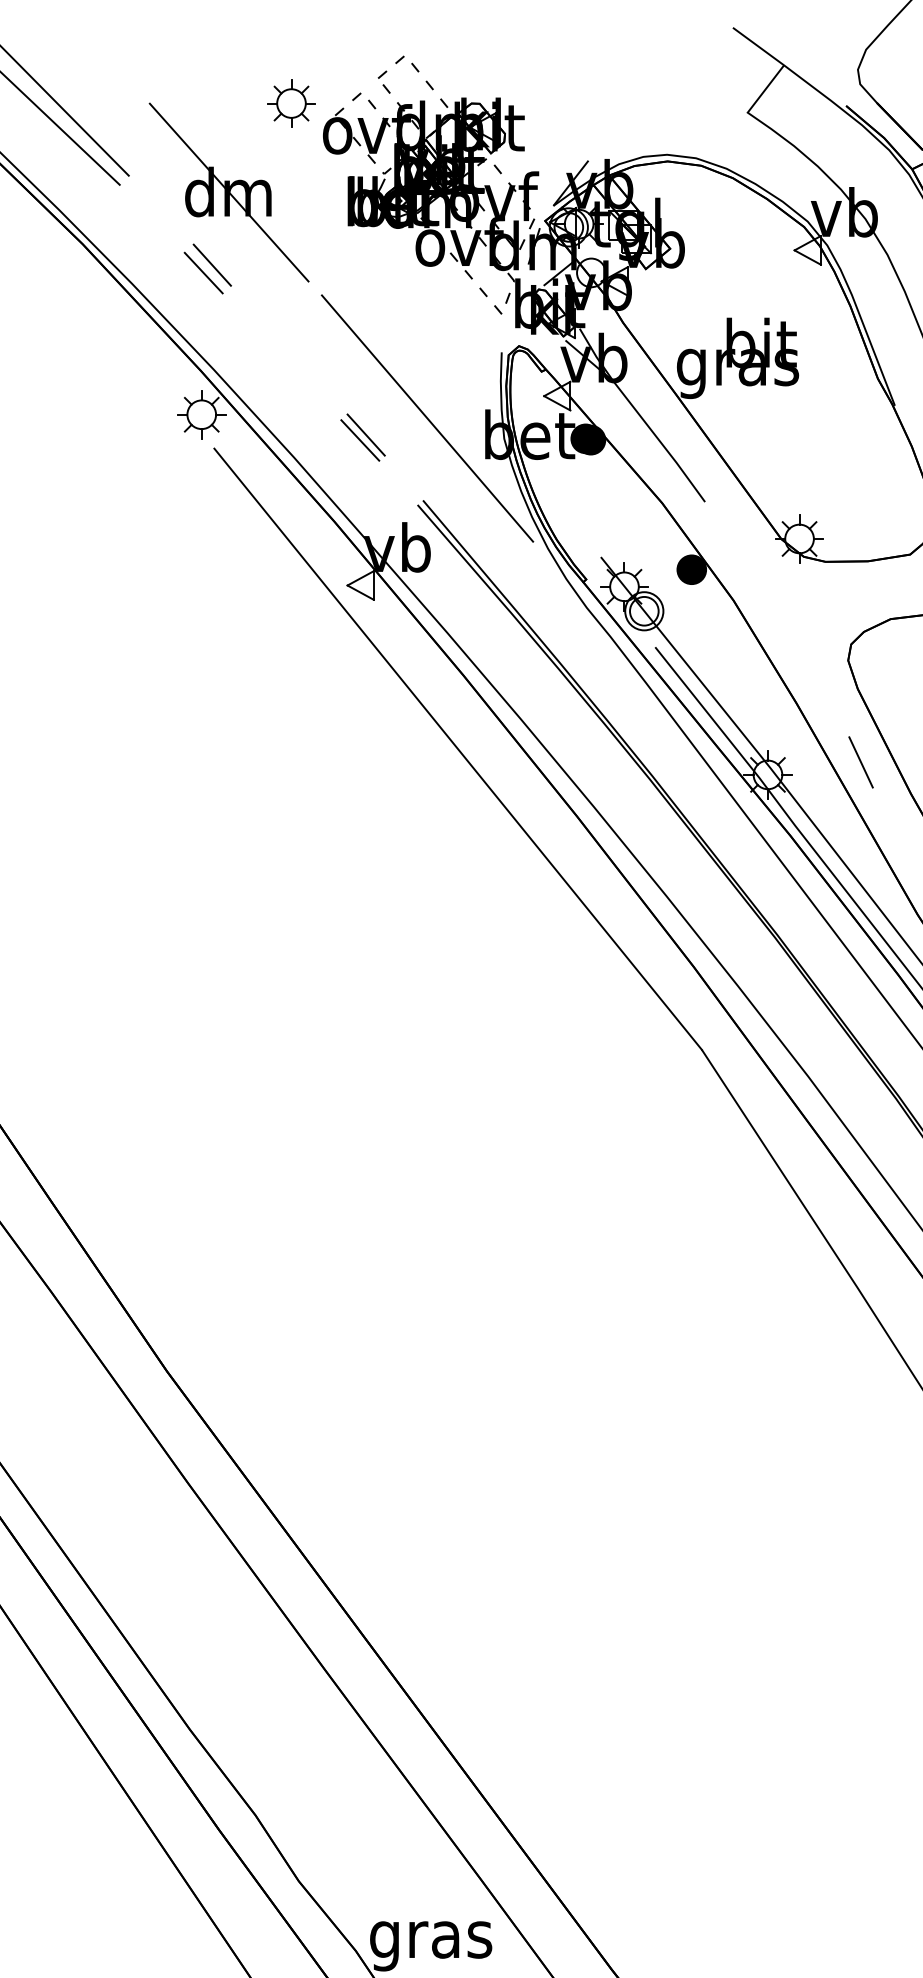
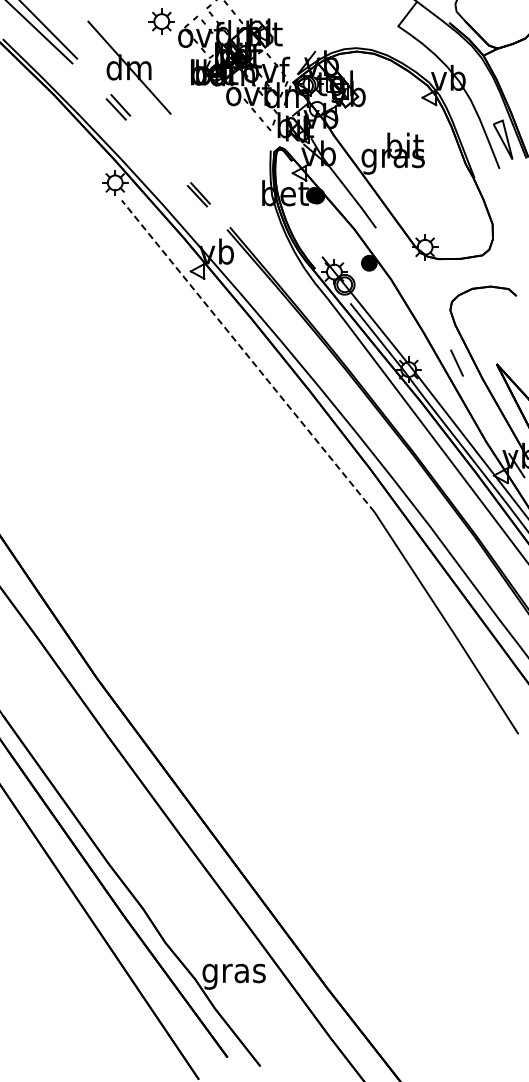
line: (427, 417) -> (232, 184), removed
line: (458, 749) -> (248, 356), solid -> dashed

